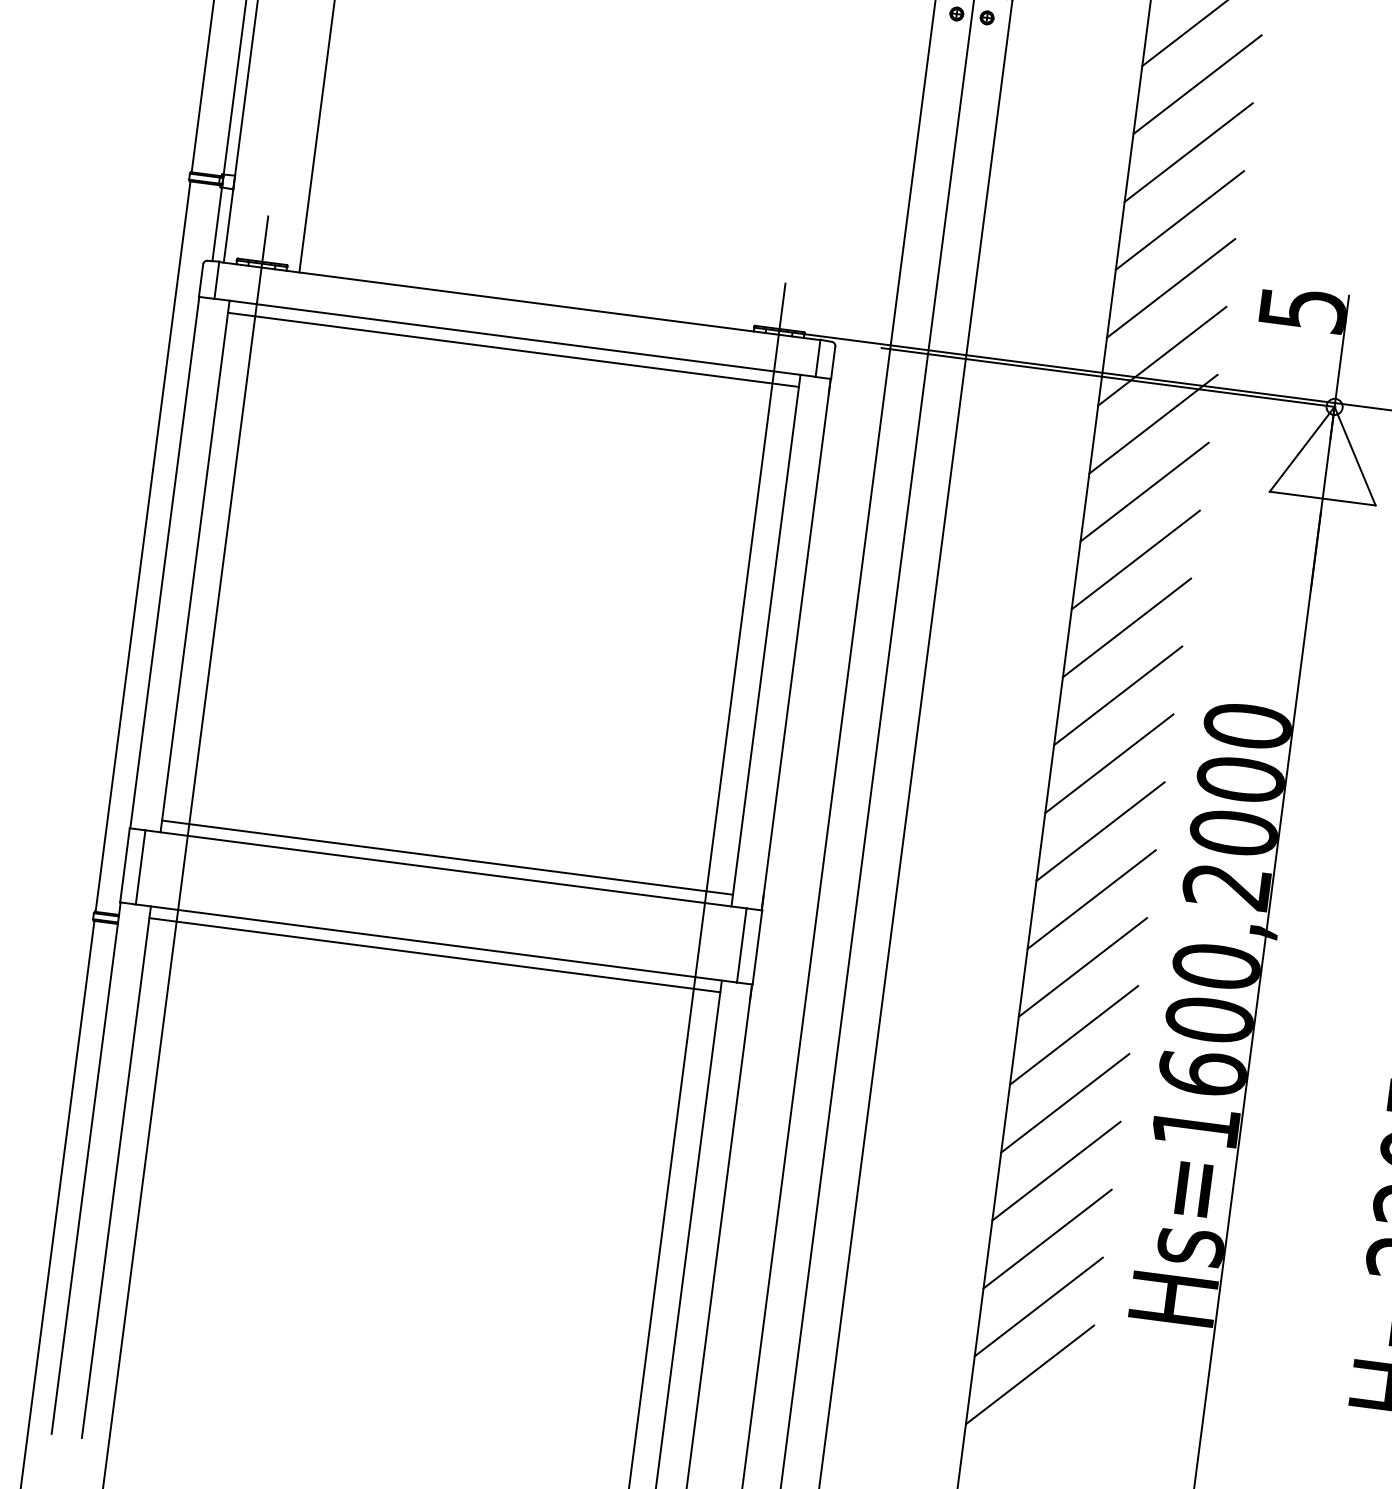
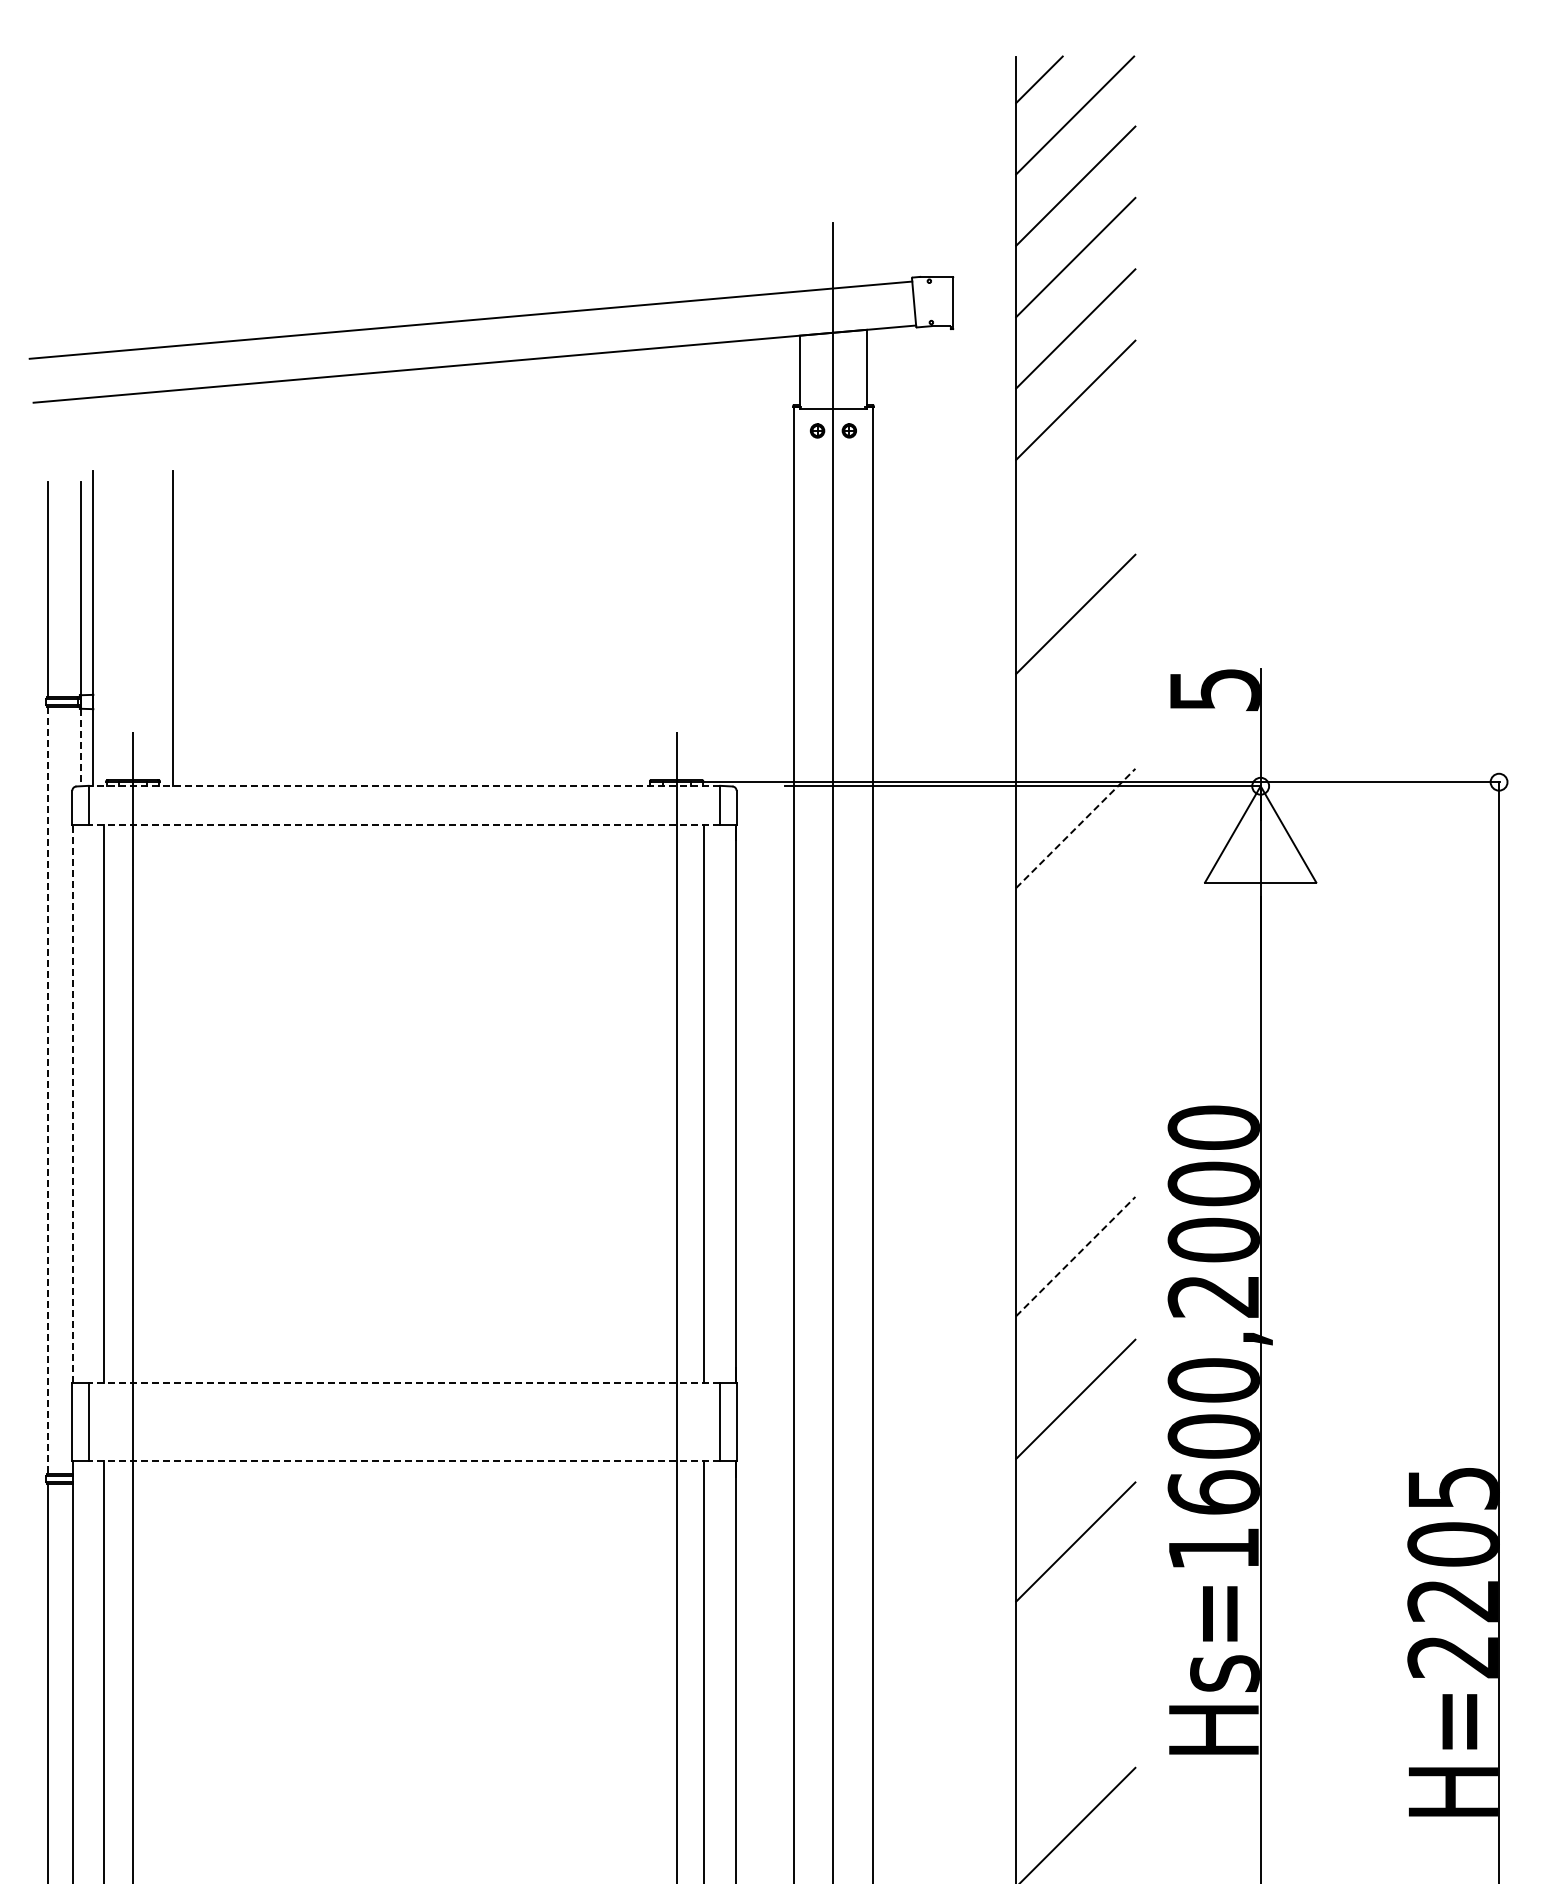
line: (1197, 84) -> (1075, 471), removed
line: (1188, 152) -> (1075, 542), removed
line: (217, 224) -> (81, 747), solid -> dashed
line: (1170, 288) -> (1075, 685), removed
line: (519, 301) -> (404, 786), solid -> dashed
line: (515, 337) -> (404, 824), solid -> dashed
line: (513, 349) -> (404, 837), removed
line: (1162, 355) -> (1075, 756), removed
line: (1154, 424) -> (1076, 828), solid -> dashed
line: (1144, 491) -> (1075, 899), removed
line: (143, 546) -> (48, 1090), solid -> dashed
line: (1135, 559) -> (1075, 970), removed
line: (164, 561) -> (72, 1103), solid -> dashed
line: (1126, 627) -> (1075, 1042), removed
line: (1117, 695) -> (1075, 1113), removed
line: (1109, 763) -> (1075, 1184), removed
line: (1101, 831) -> (1076, 1256), solid -> dashed
line: (447, 858) -> (404, 1371), removed
line: (446, 869) -> (404, 1383), solid -> dashed
line: (1091, 899) -> (1075, 1327), removed
line: (436, 943) -> (404, 1461), solid -> dashed
line: (434, 955) -> (404, 1473), removed
line: (1073, 1035) -> (1075, 1470), removed
line: (1056, 1170) -> (1075, 1612), removed
line: (1047, 1238) -> (1075, 1684), removed
line: (1038, 1306) -> (1075, 1755), removed

